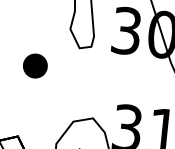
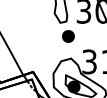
part: (35, 66) -> (68, 36), moved

